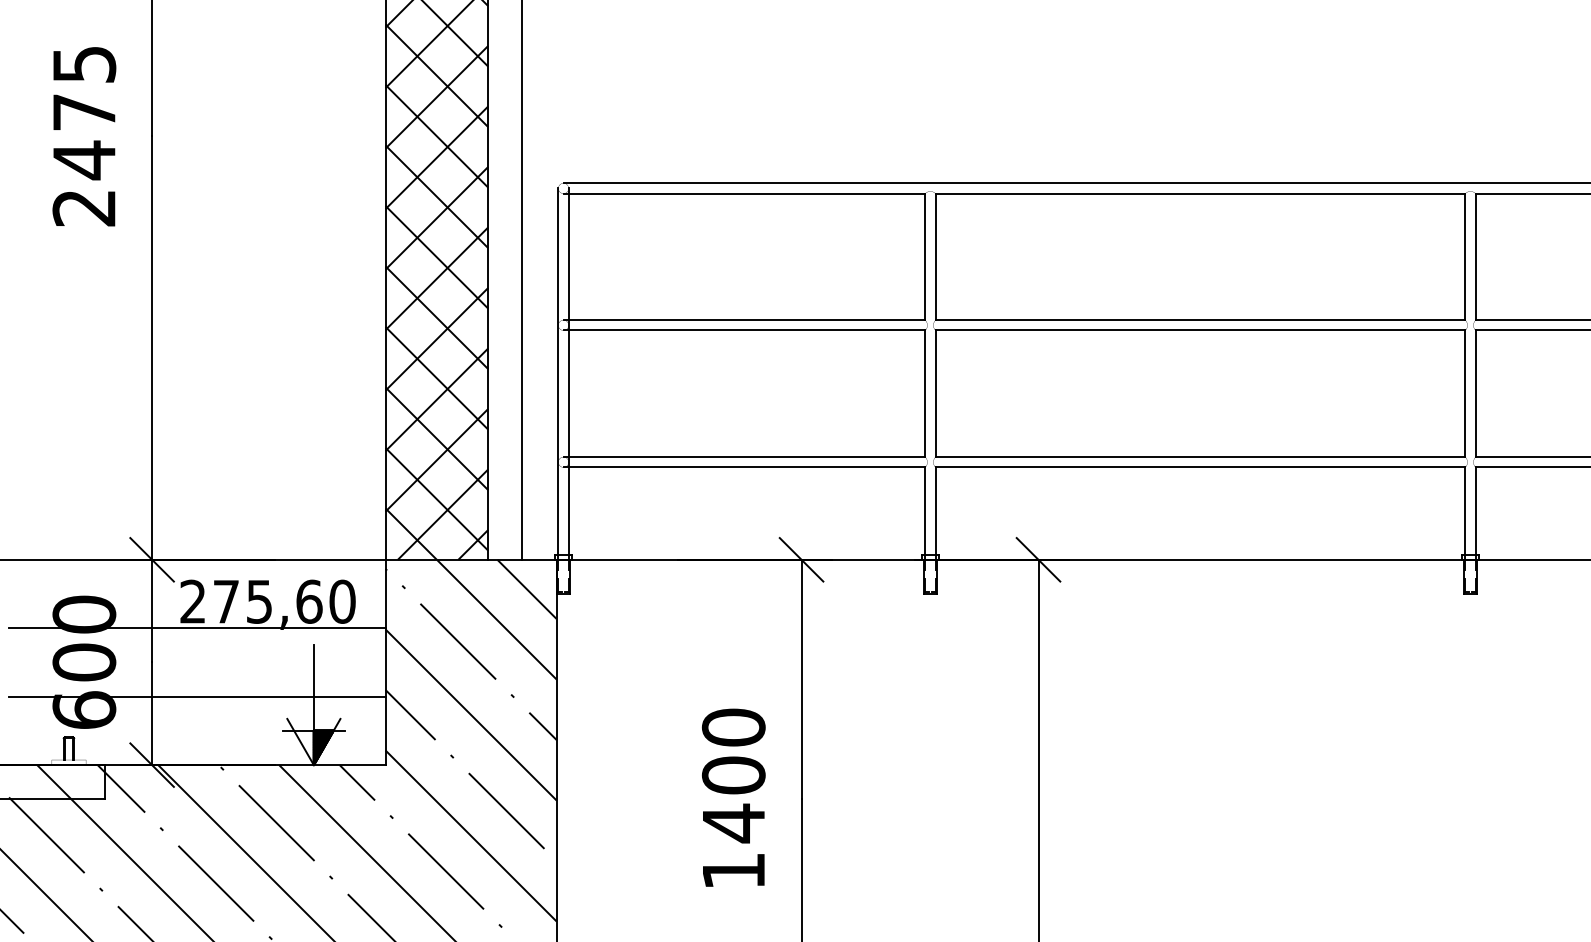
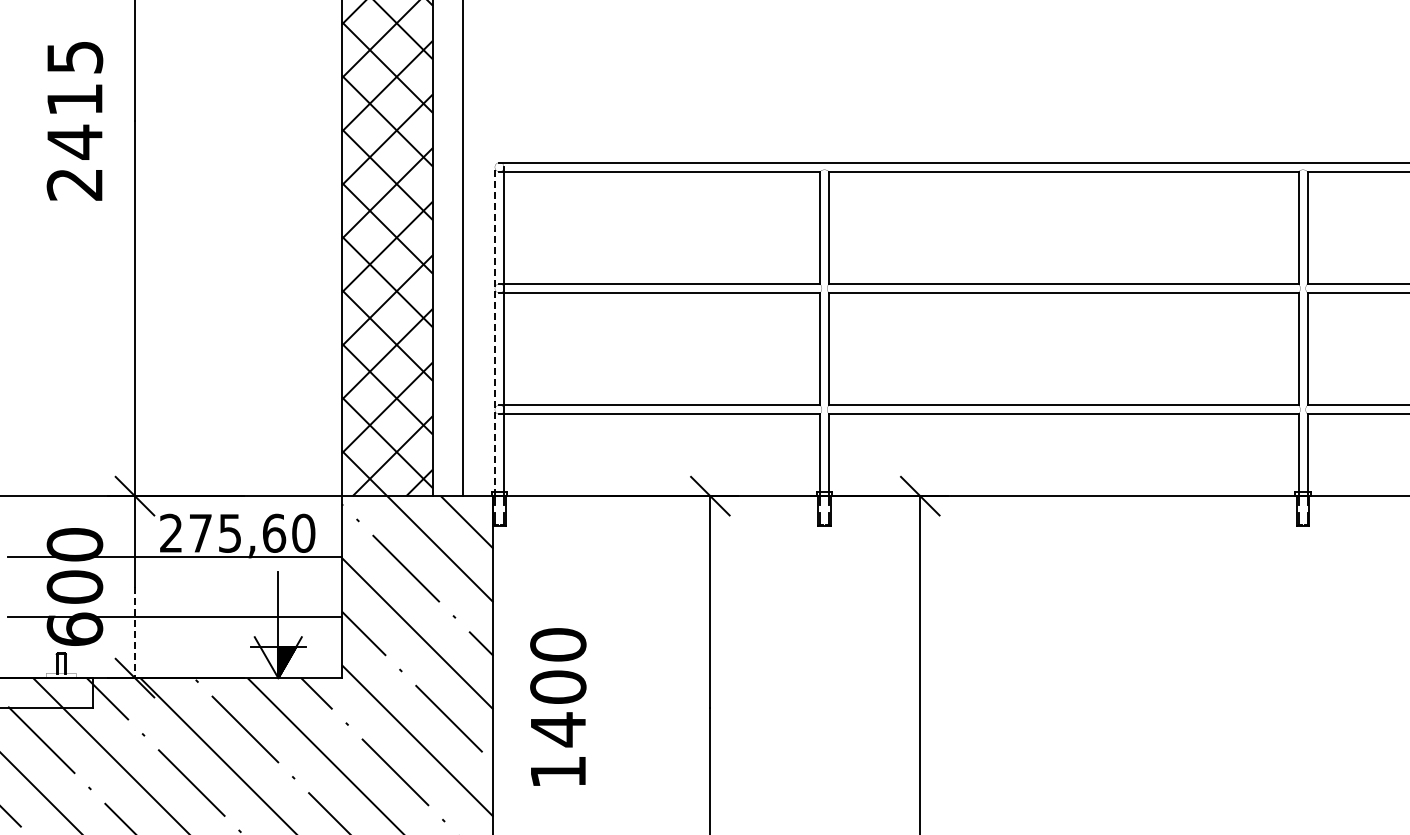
text: (83, 112) -> (74, 99), 2475 -> 2415
line: (557, 373) -> (494, 331), solid -> dashed
line: (152, 714) -> (135, 633), solid -> dashed
text: (733, 797) -> (558, 706), moved

